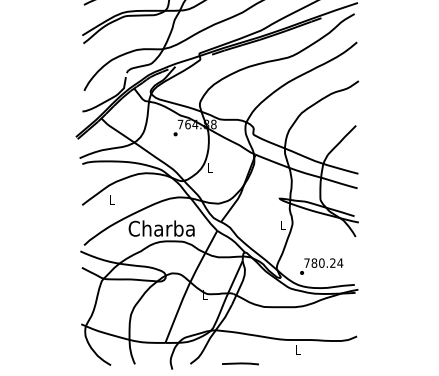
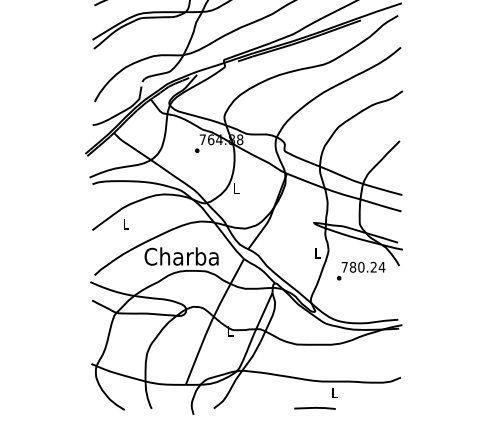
text: (321, 266) -> (360, 271), moved
line: (240, 363) -> (314, 407), moved

